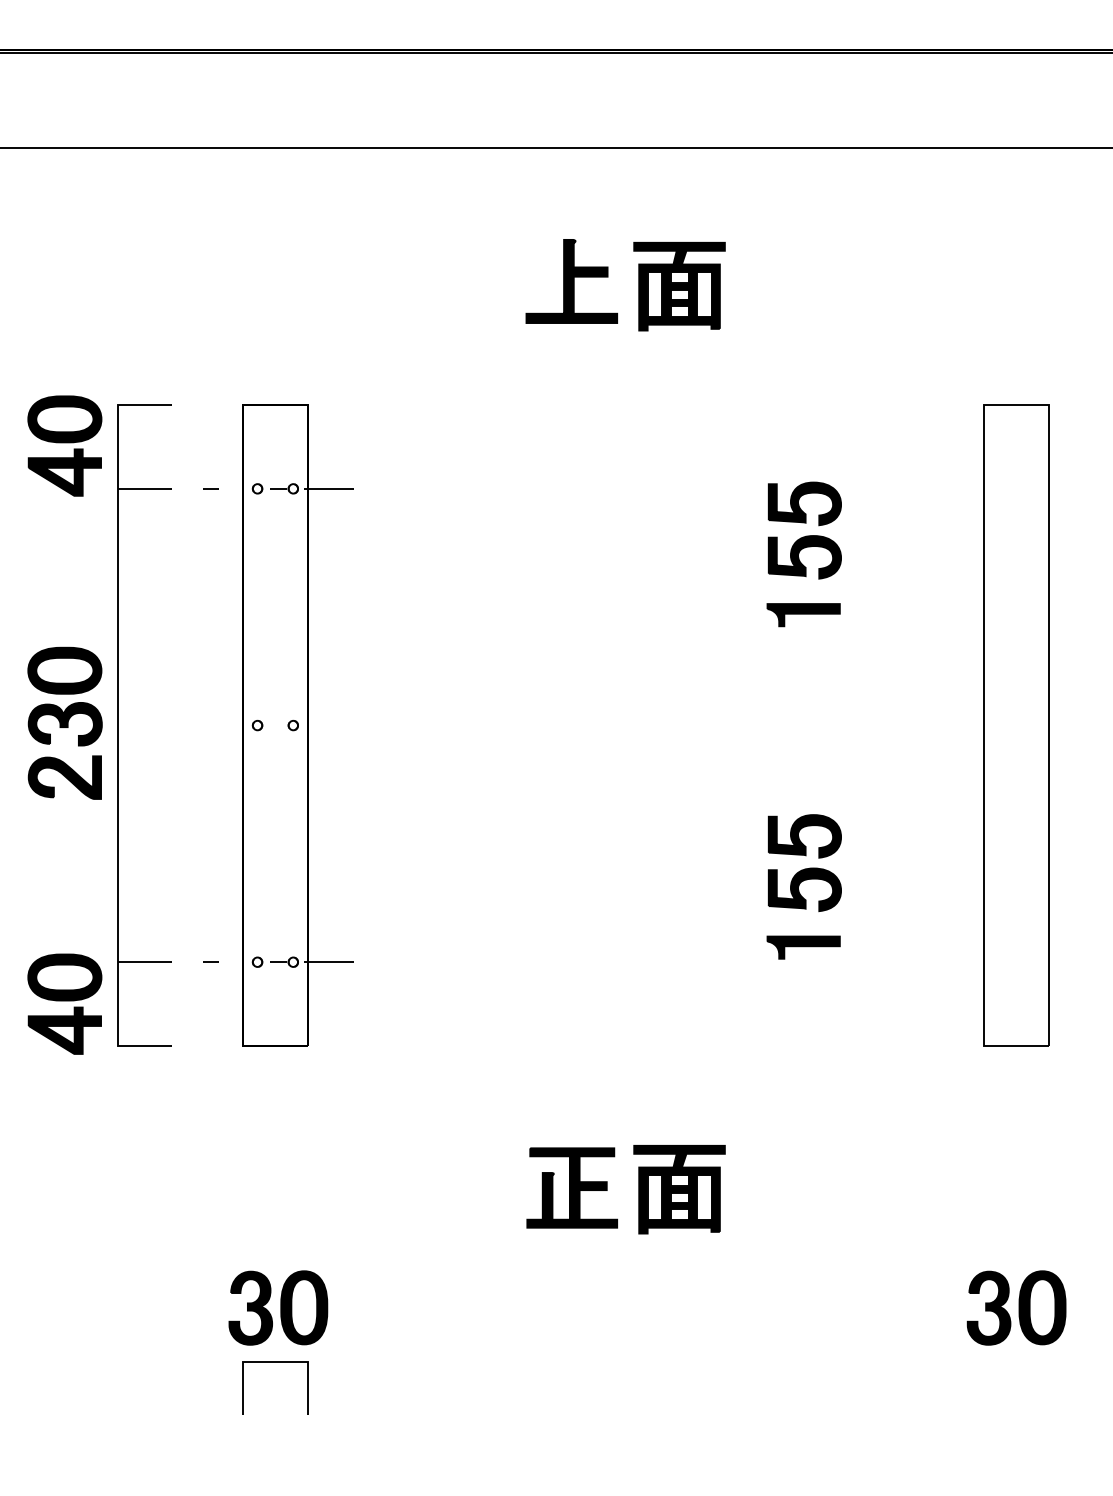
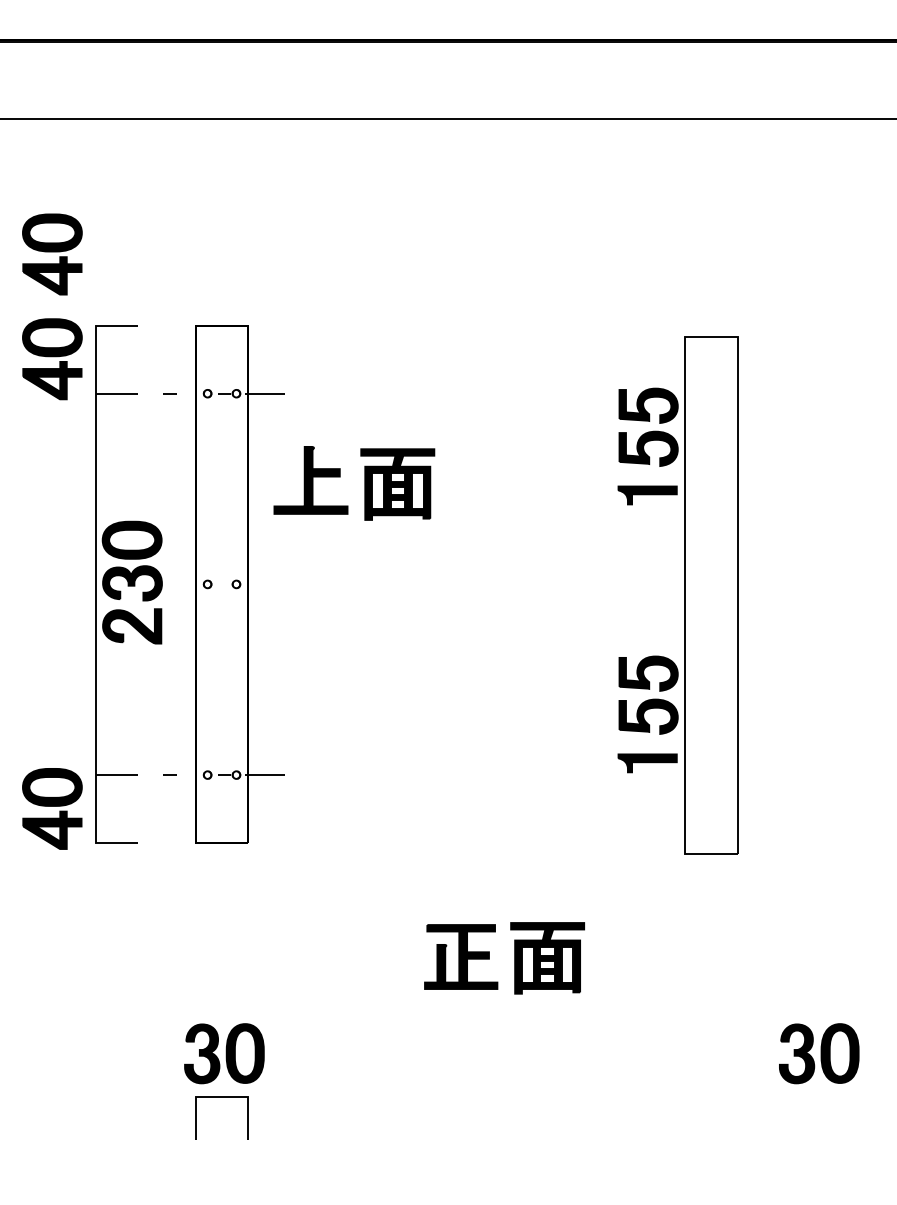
part: (638, 285) -> (364, 483), moved
part: (64, 315) -> (52, 254), added
part: (64, 722) -> (131, 581), moved
part: (1016, 725) -> (711, 595), moved

